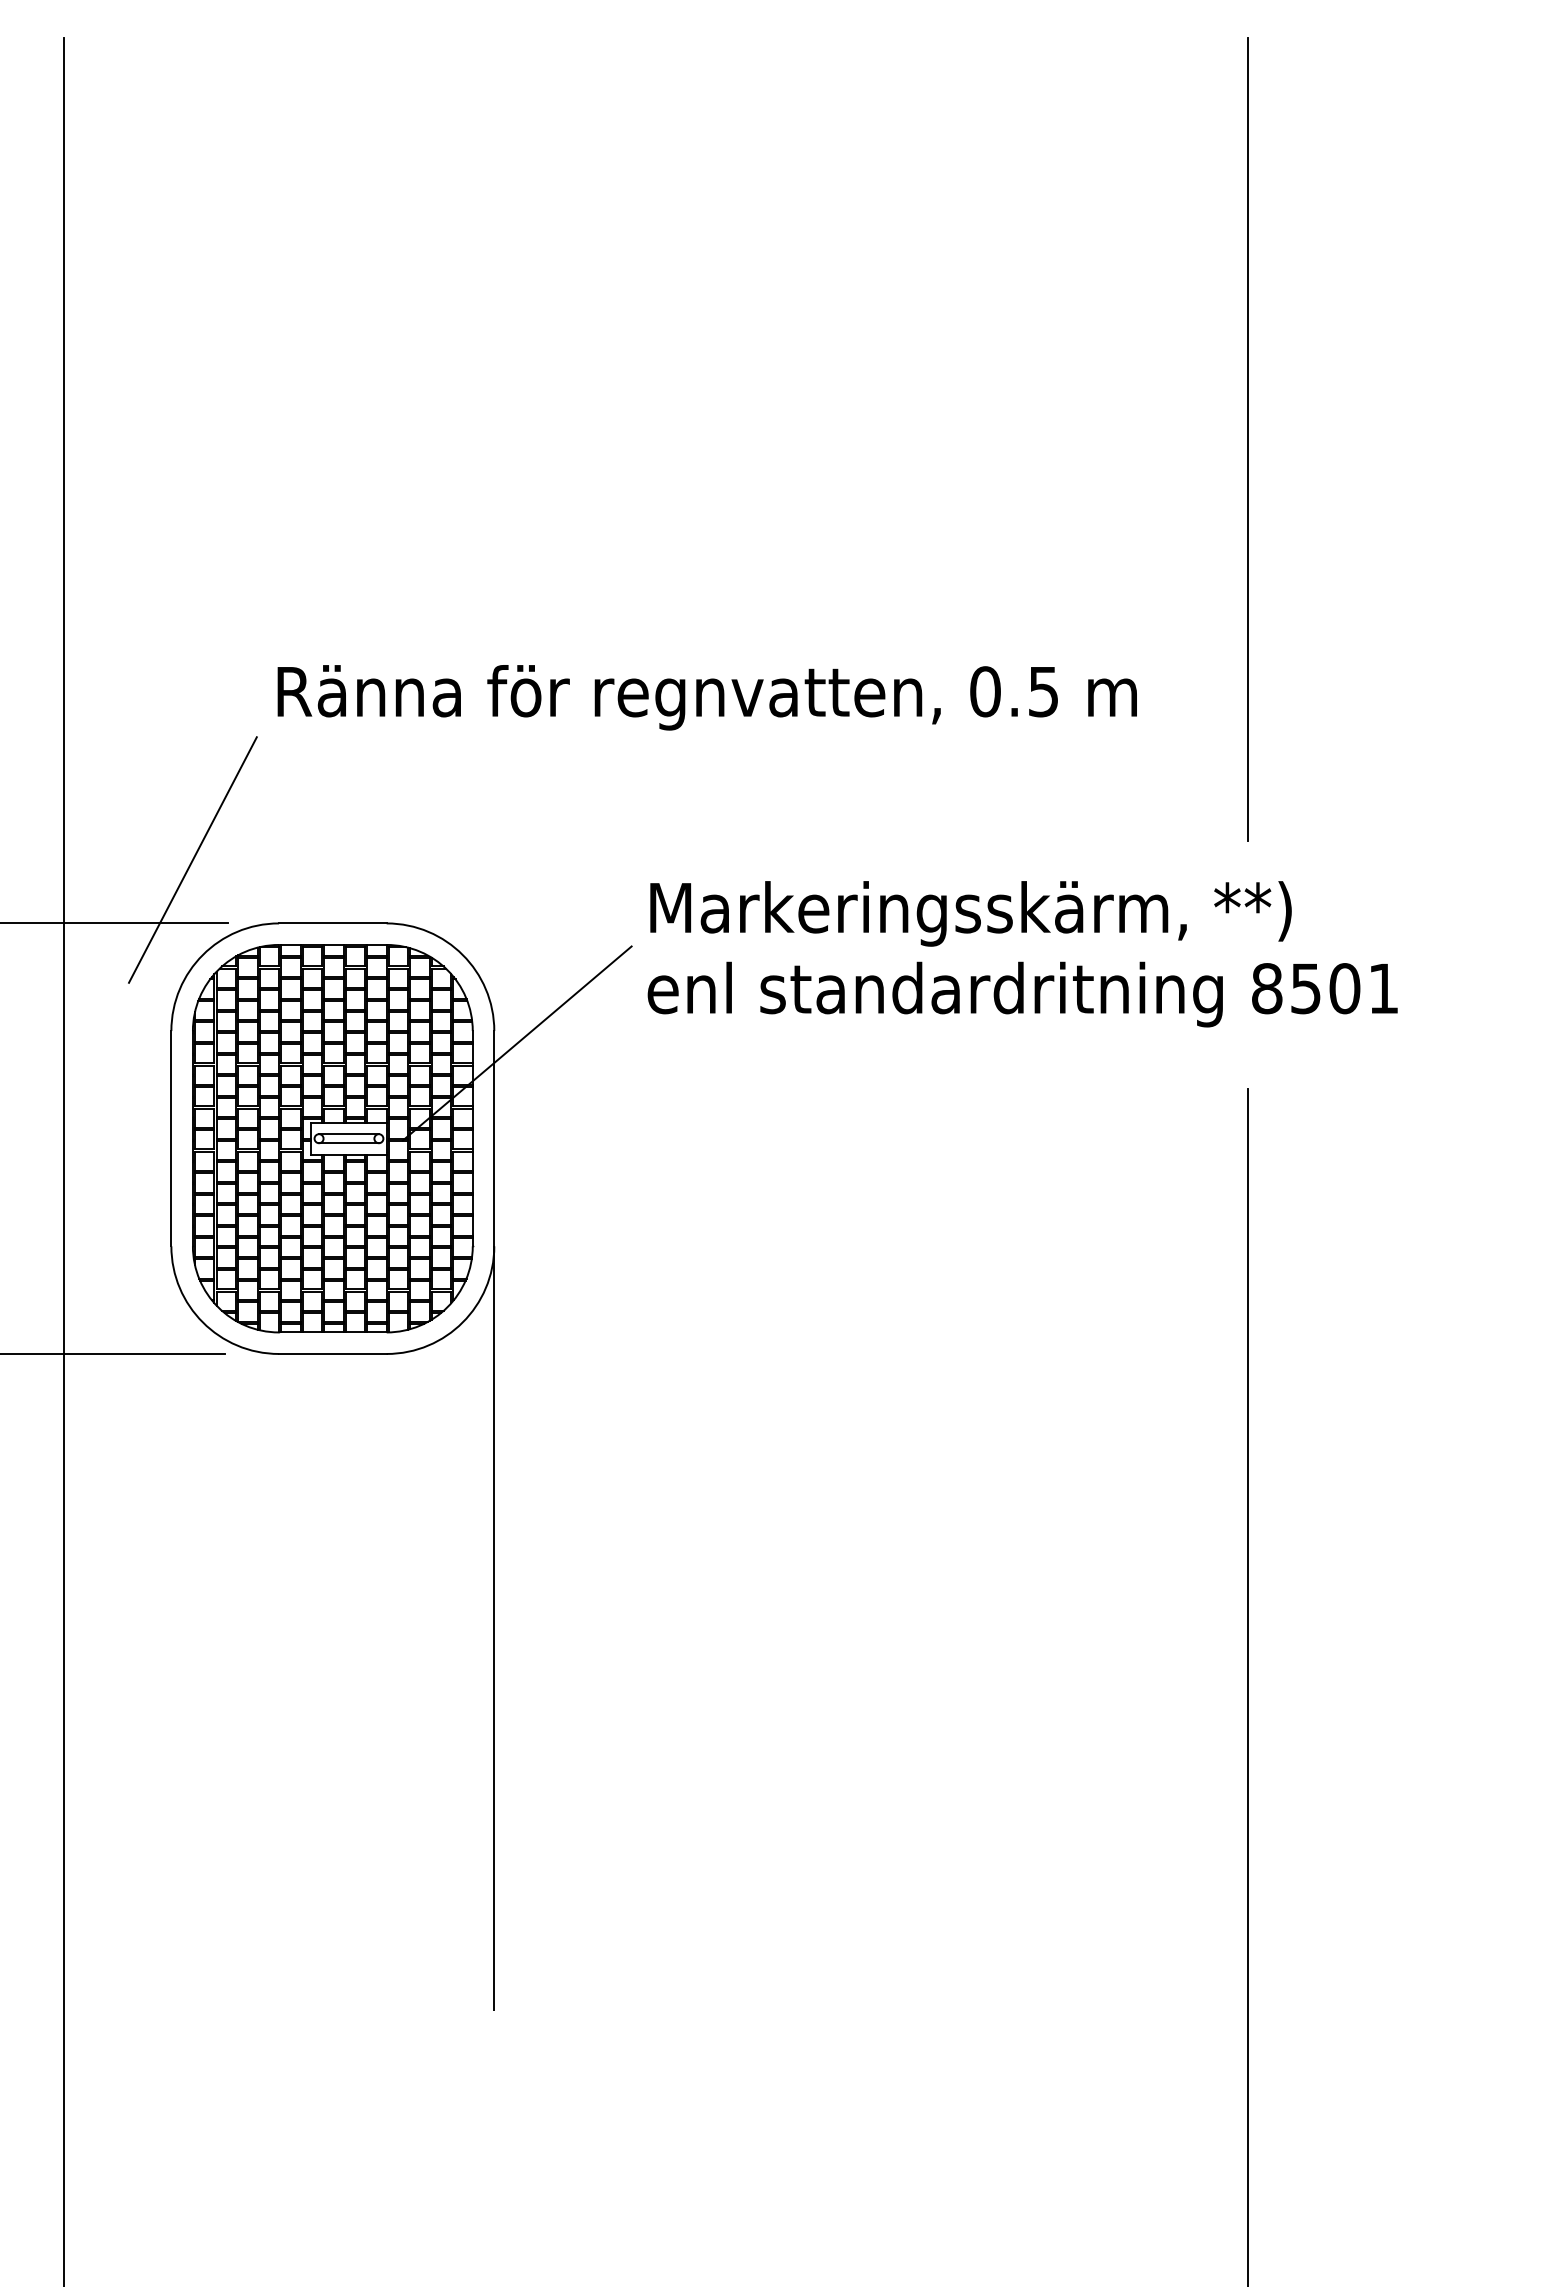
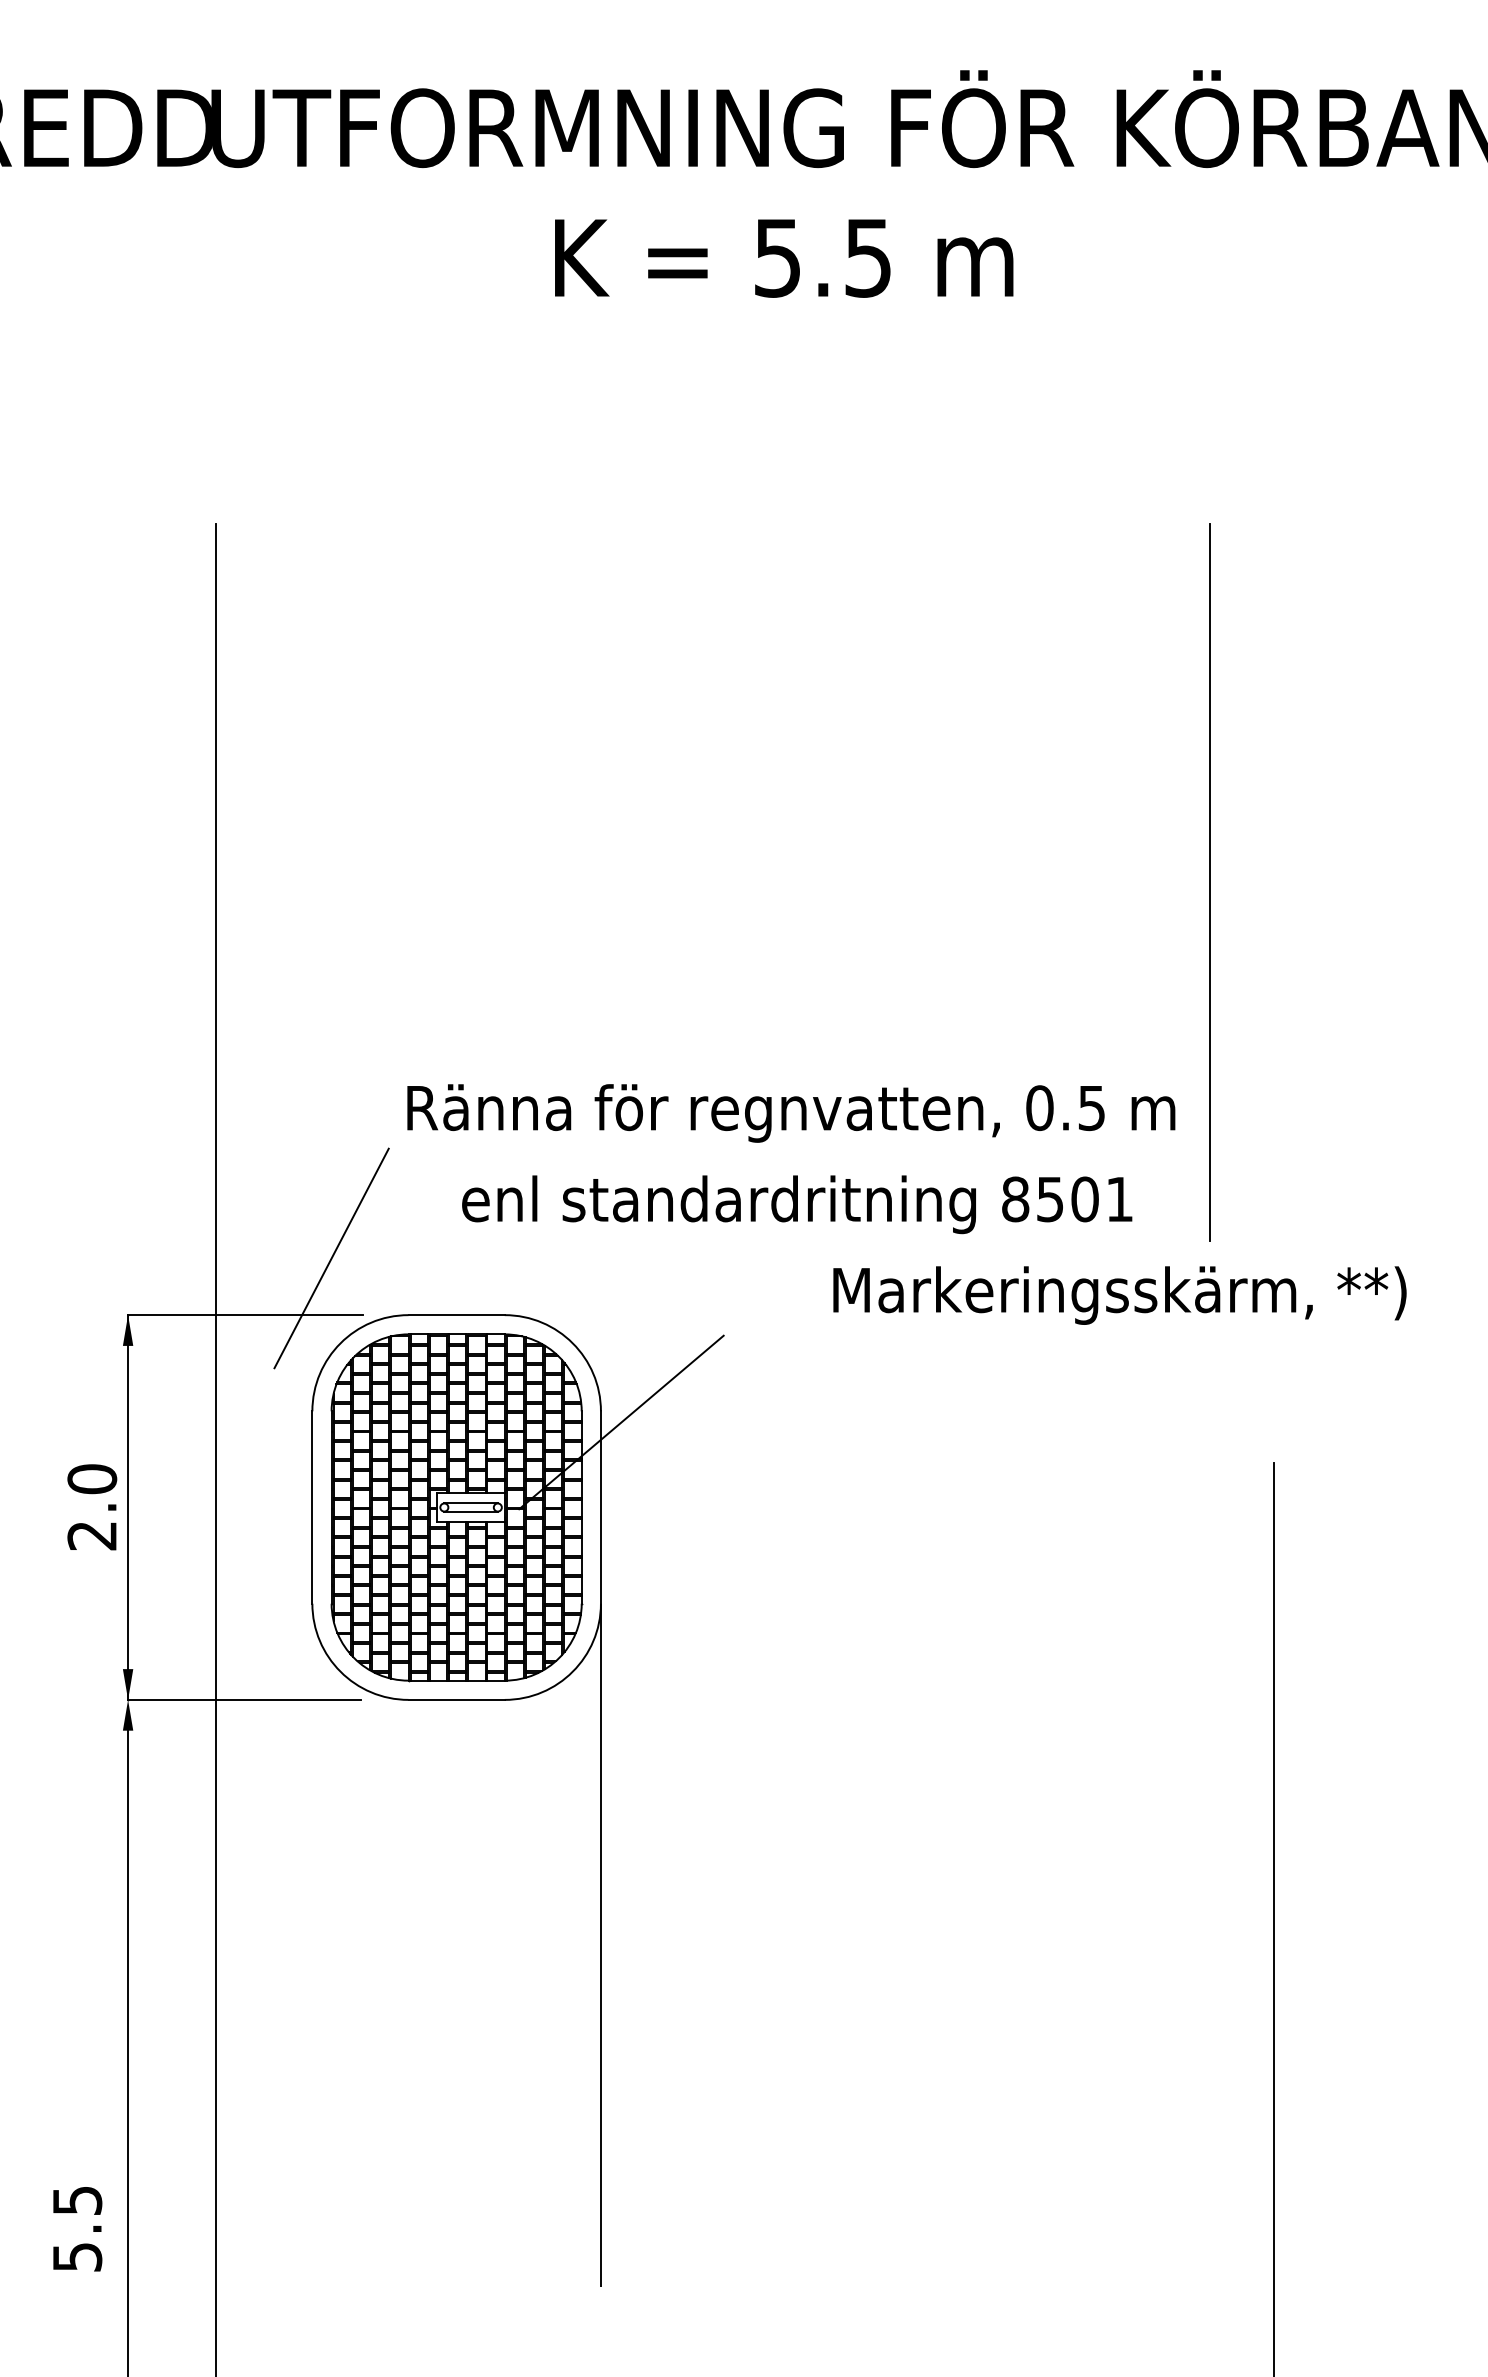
line: (1246, 439) -> (1209, 882), moved
text: (970, 913) -> (1119, 1295), moved
text: (1023, 994) -> (797, 1204), moved

